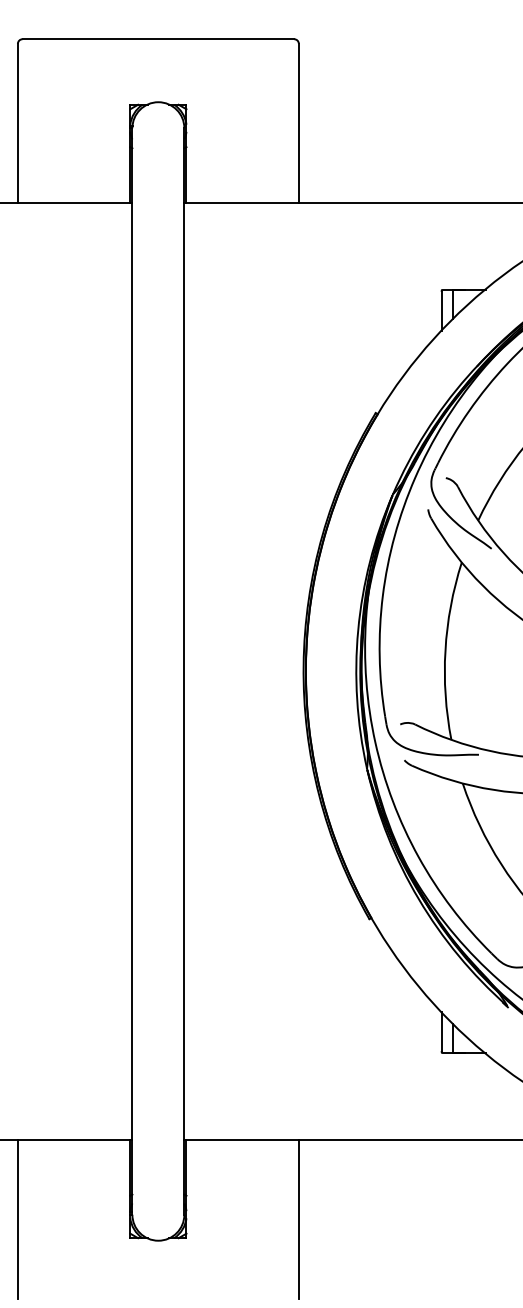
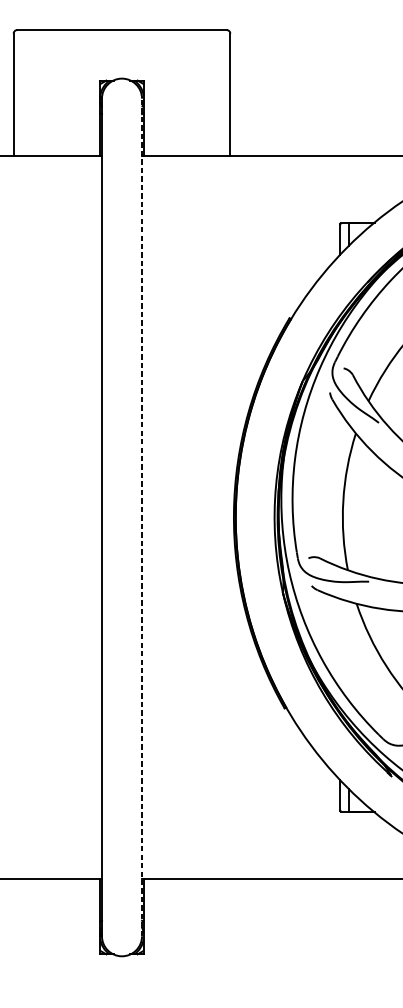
line: (184, 670) -> (142, 516), solid -> dashed
line: (17, 1219) -> (13, 939), removed
line: (298, 1219) -> (230, 939), removed

